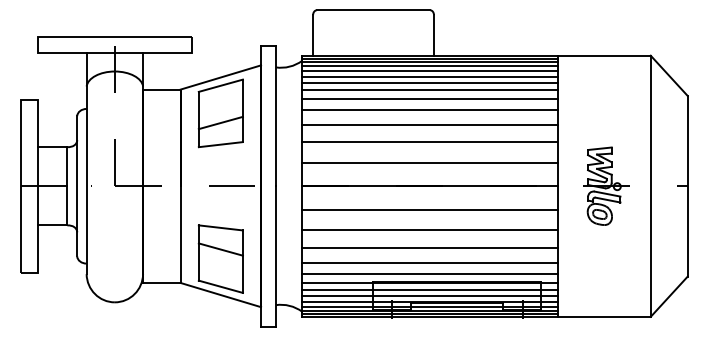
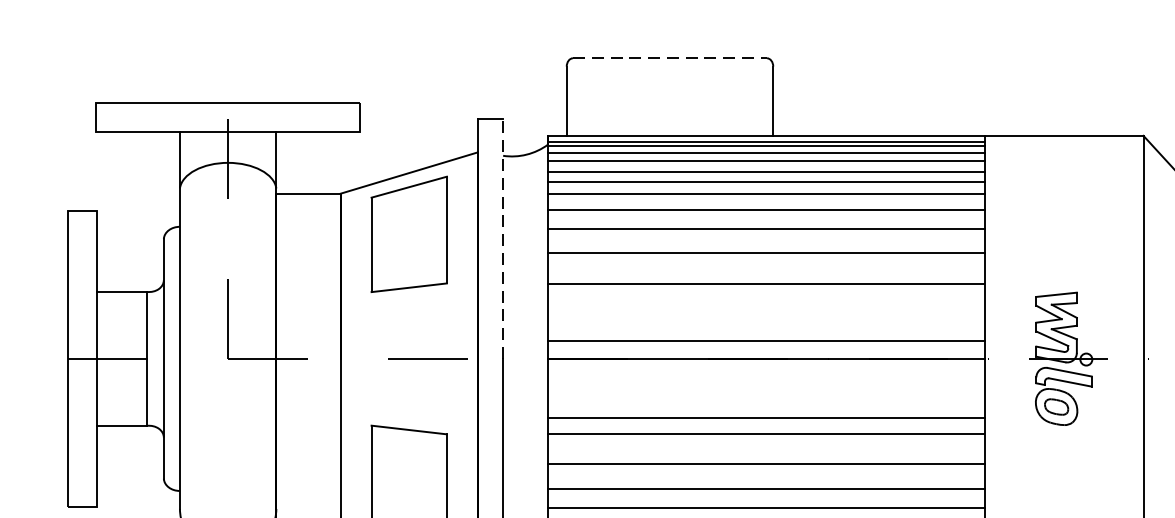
line: (373, 10) -> (669, 58), solid -> dashed
line: (275, 115) -> (502, 237), solid -> dashed
line: (220, 122) -> (408, 249), removed
line: (429, 162) -> (765, 340), moved
line: (429, 209) -> (765, 417), moved
line: (220, 249) -> (408, 466), removed

